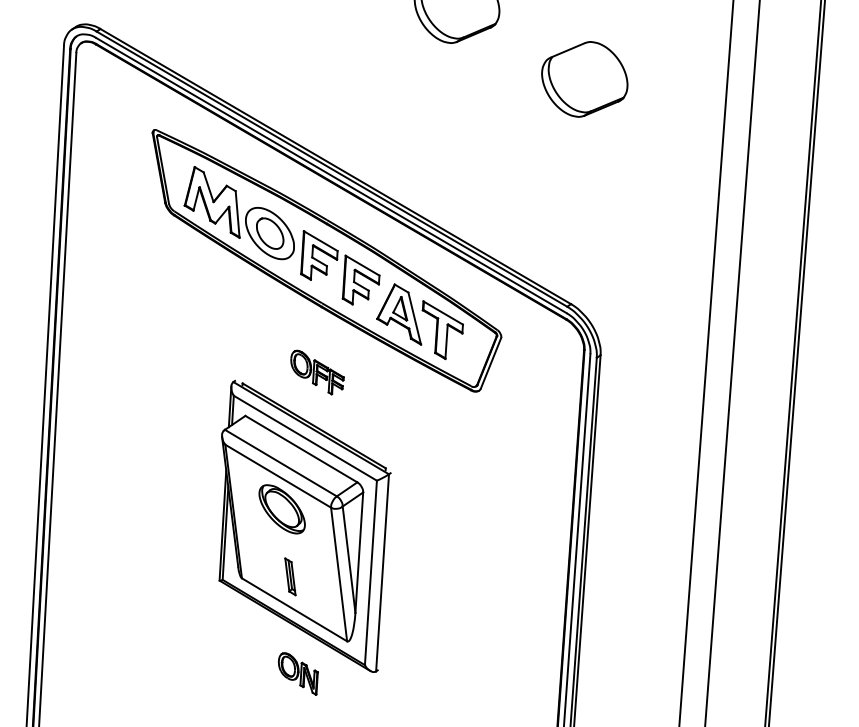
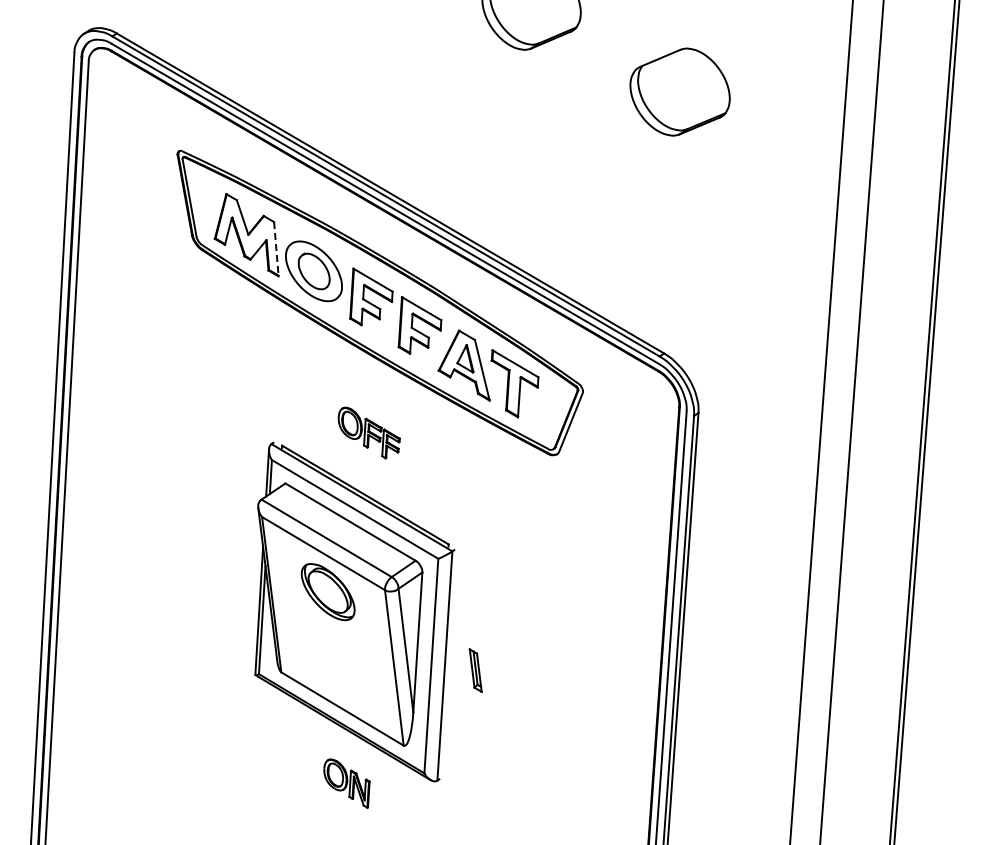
line: (237, 214) -> (276, 249), solid -> dashed
part: (290, 576) -> (475, 670), moved

